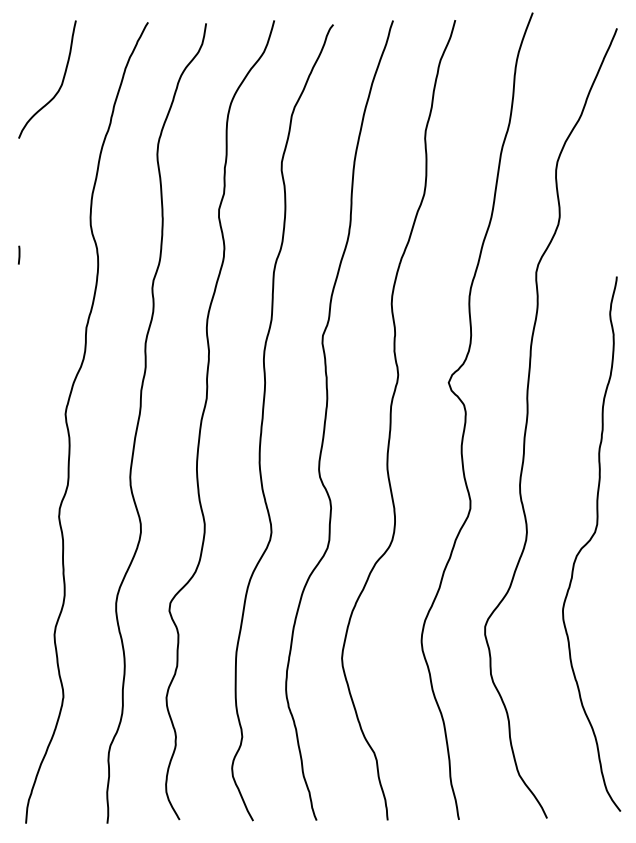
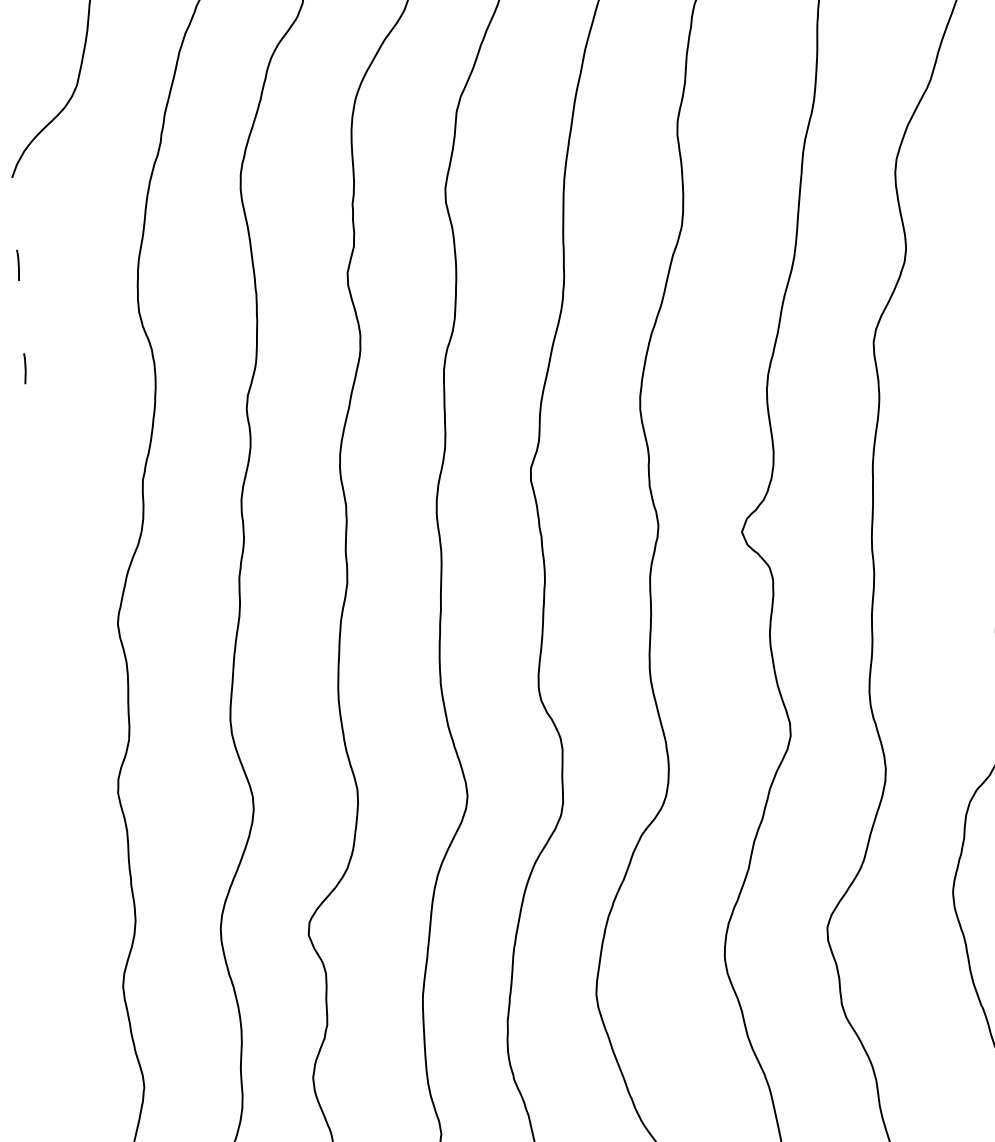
line: (19, 191) -> (18, 264), added

